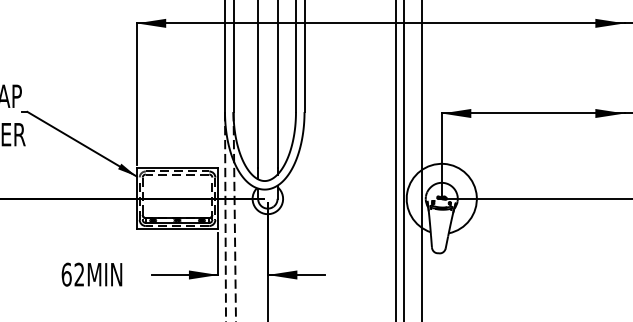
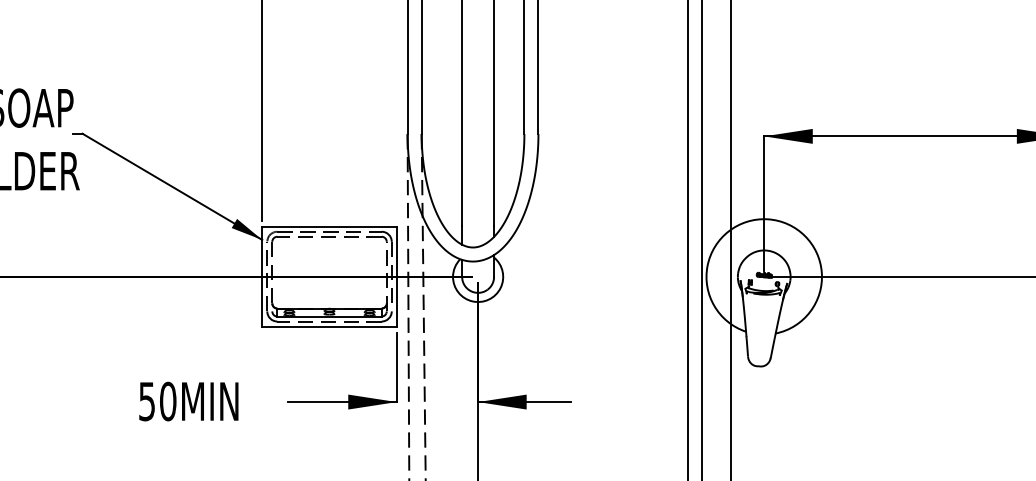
text: (72, 274) -> (156, 401), 62MIN -> 50MIN

